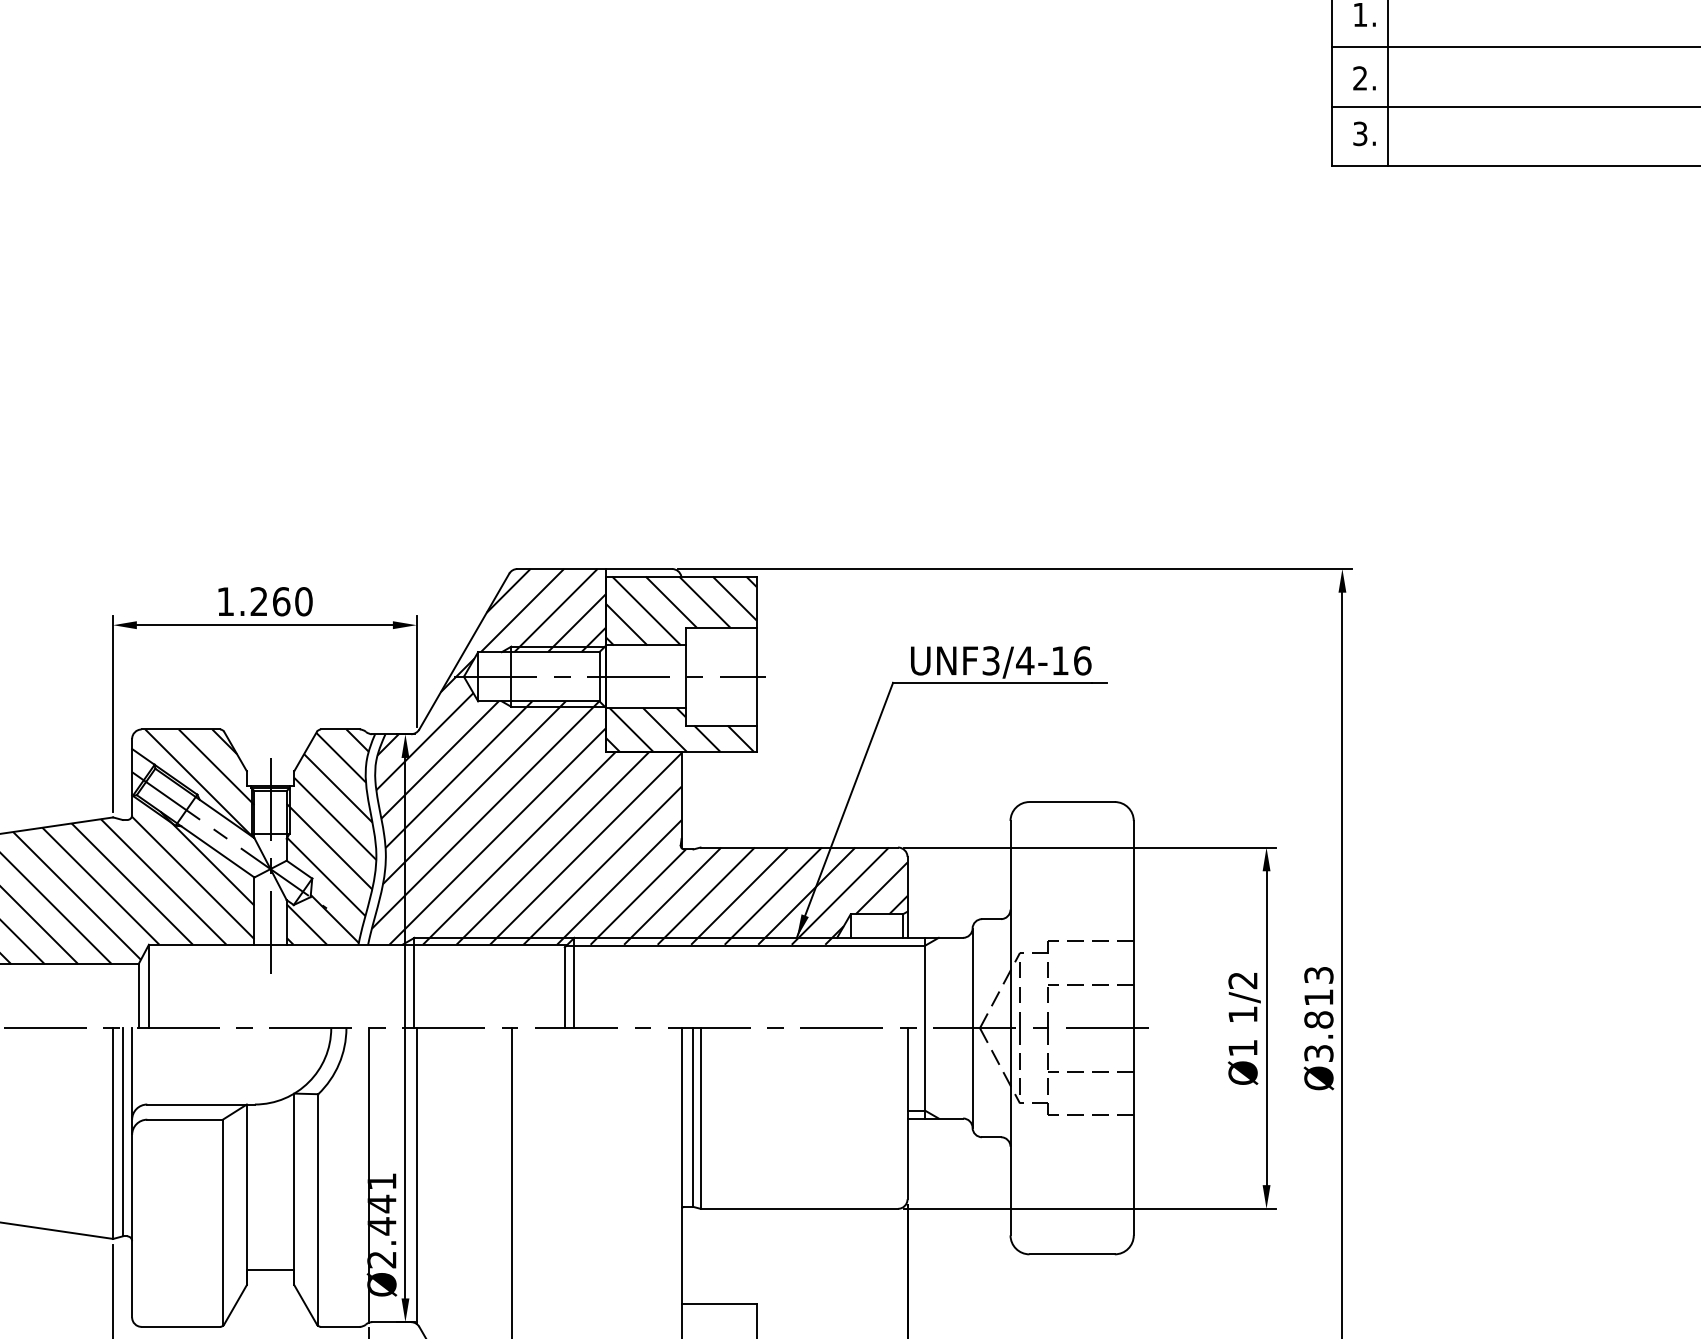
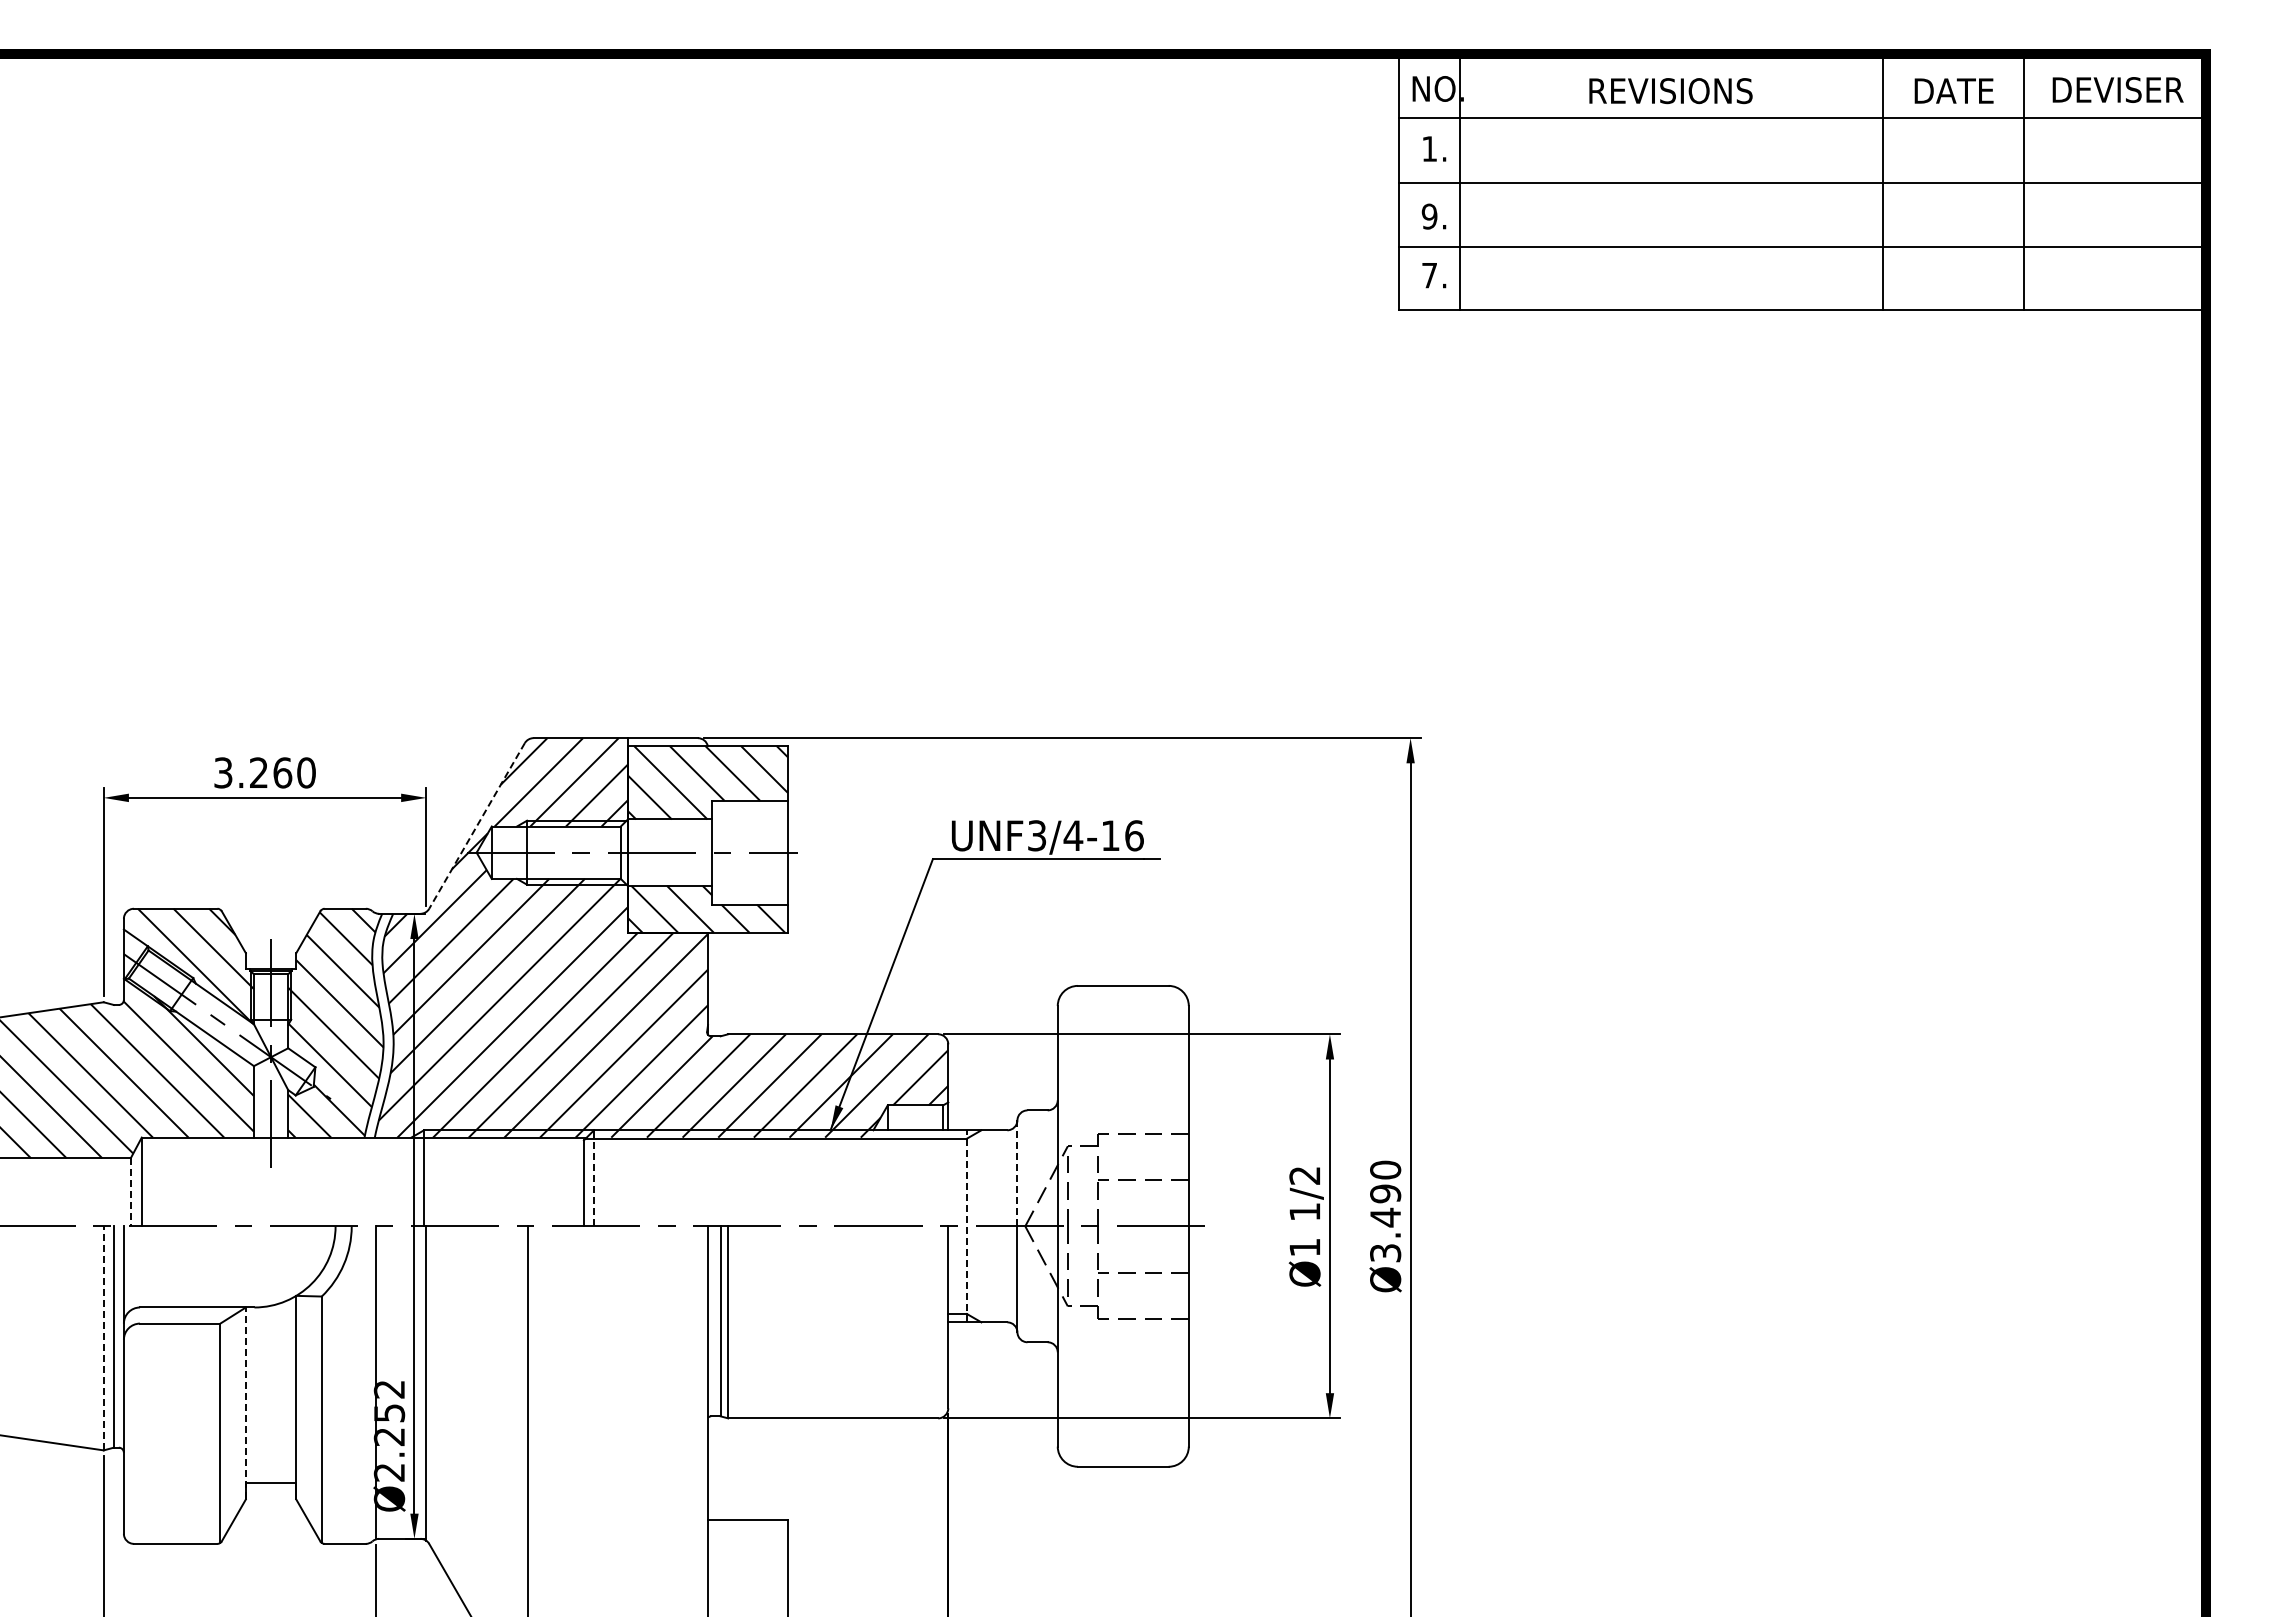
text: (1360, 78) -> (1429, 216), 2. -> 9.
text: (1360, 133) -> (1429, 275), 3. -> 7.
text: (225, 601) -> (223, 772), 1.260 -> 3.260
line: (464, 651) -> (477, 825), solid -> dashed
line: (972, 978) -> (1017, 1173), solid -> dashed
line: (574, 982) -> (594, 1177), solid -> dashed
line: (138, 996) -> (130, 1192), solid -> dashed
text: (1318, 997) -> (1385, 1193), Ø3.813 -> Ø3.490
line: (925, 1027) -> (967, 1225), solid -> dashed
line: (112, 1132) -> (103, 1337), solid -> dashed
line: (246, 1194) -> (245, 1403), solid -> dashed
text: (381, 1204) -> (389, 1413), Ø2.441 -> Ø2.252

